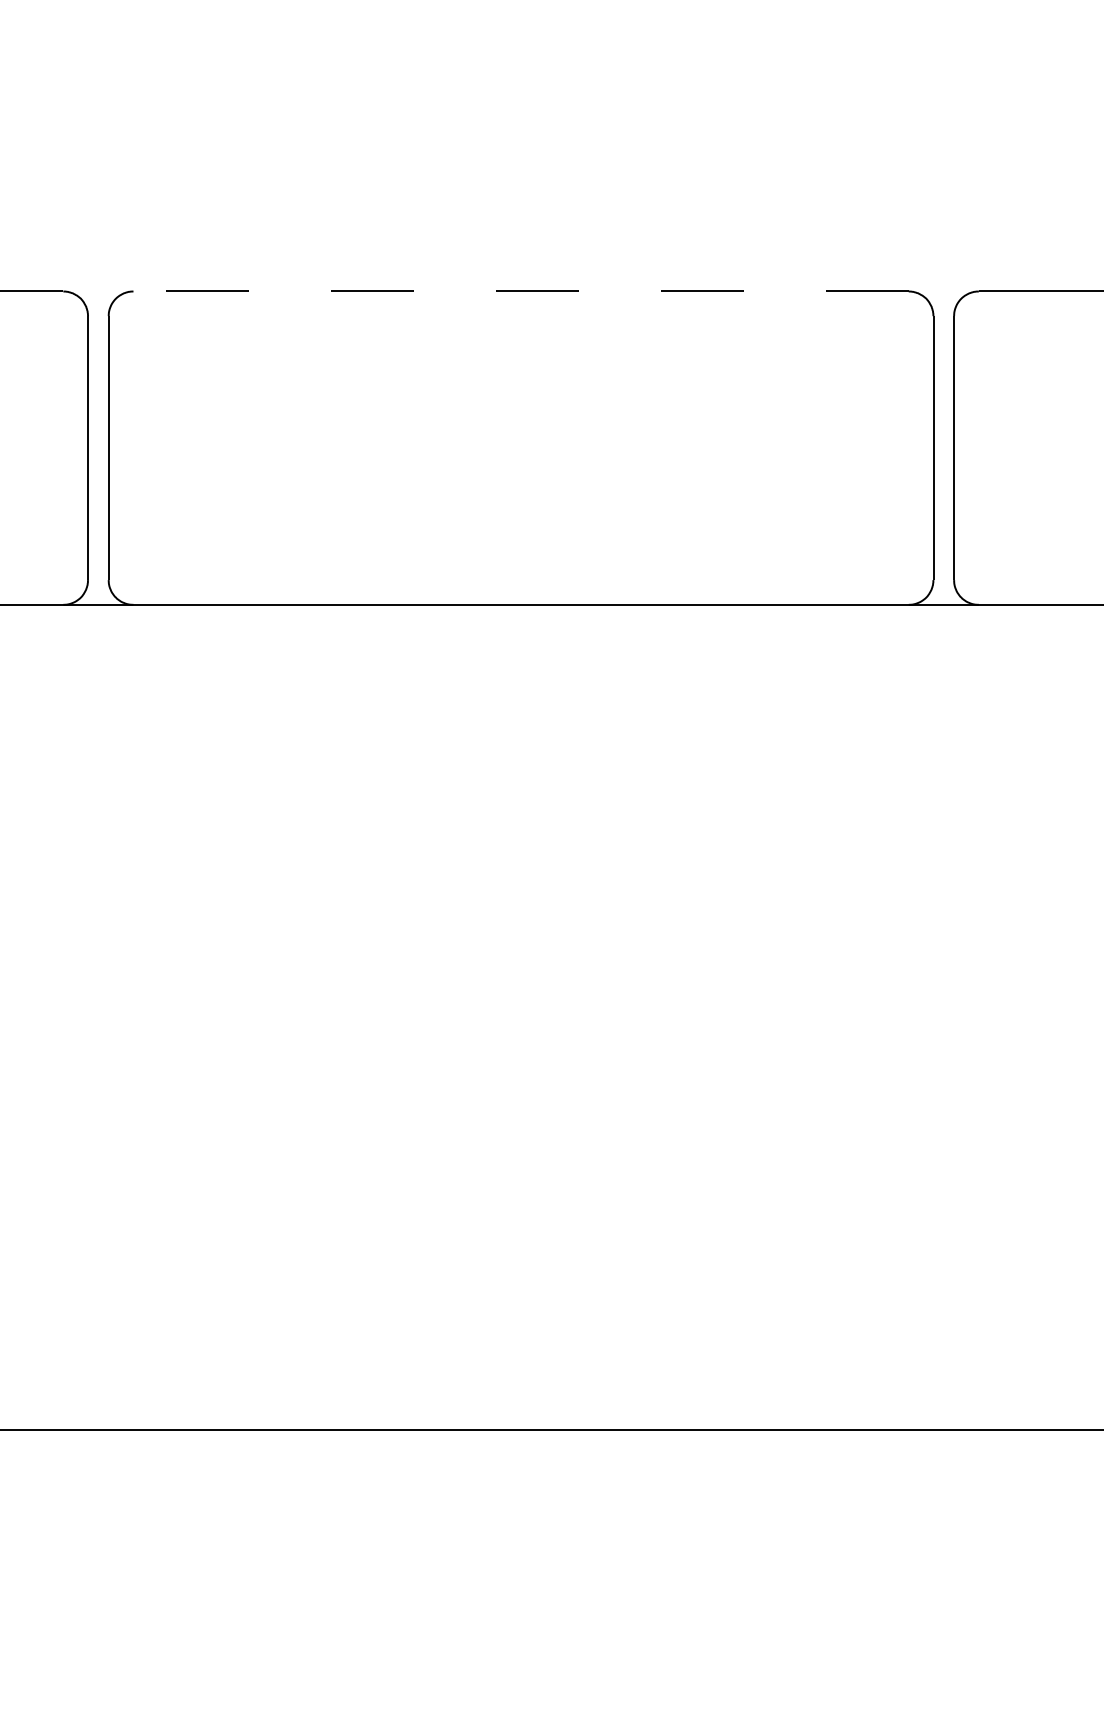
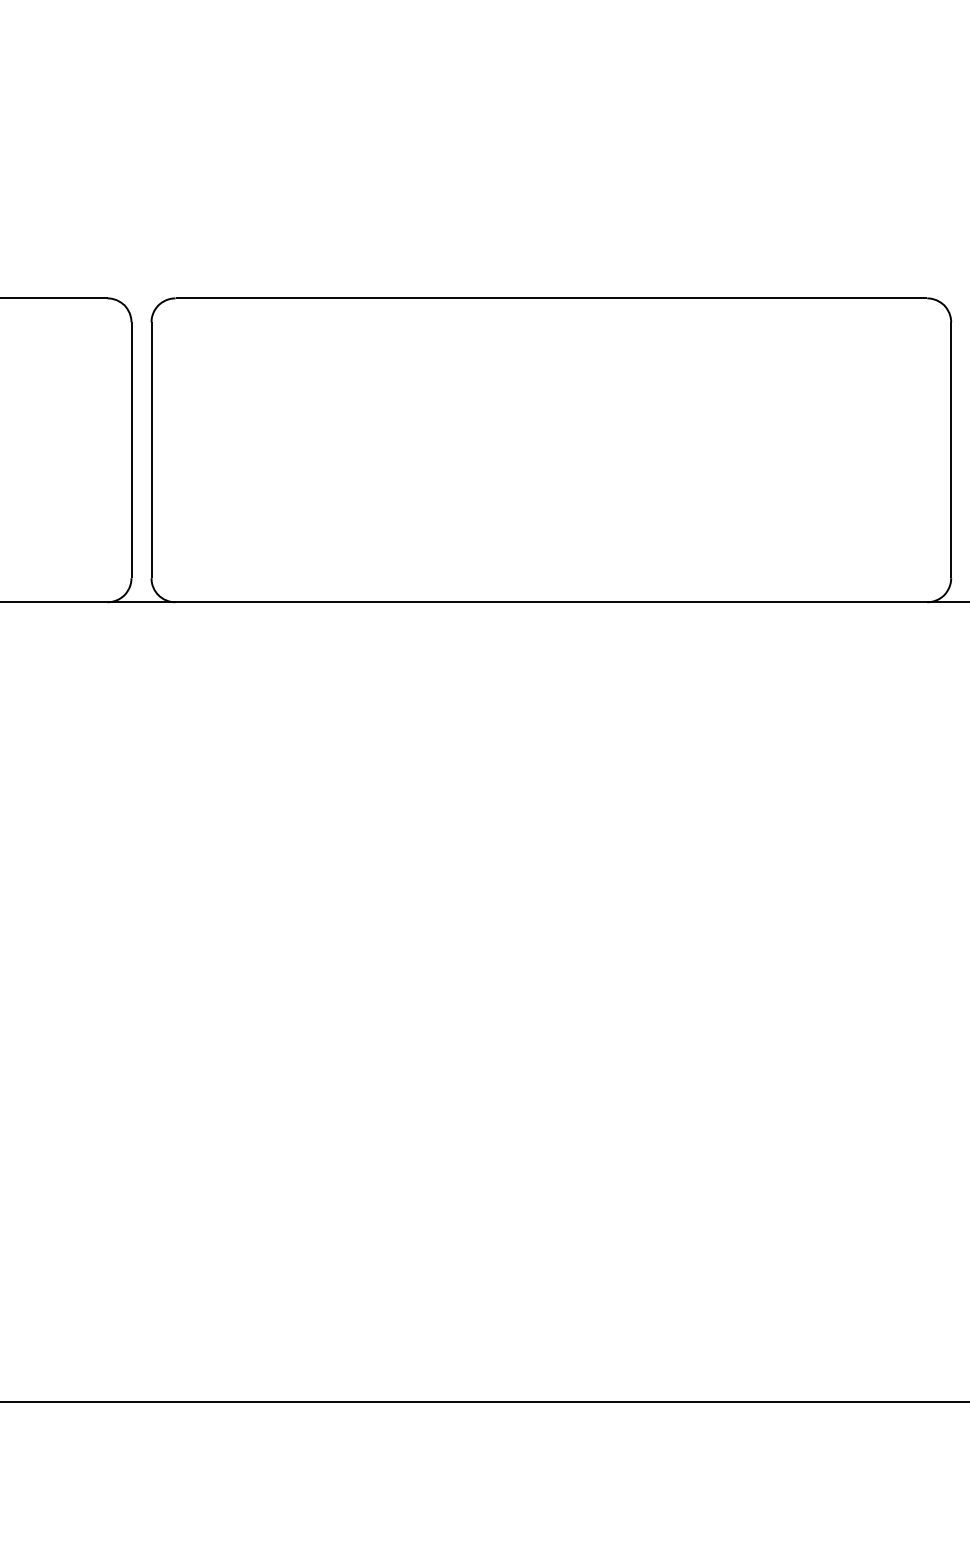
line: (521, 291) -> (551, 298), dashed -> solid

